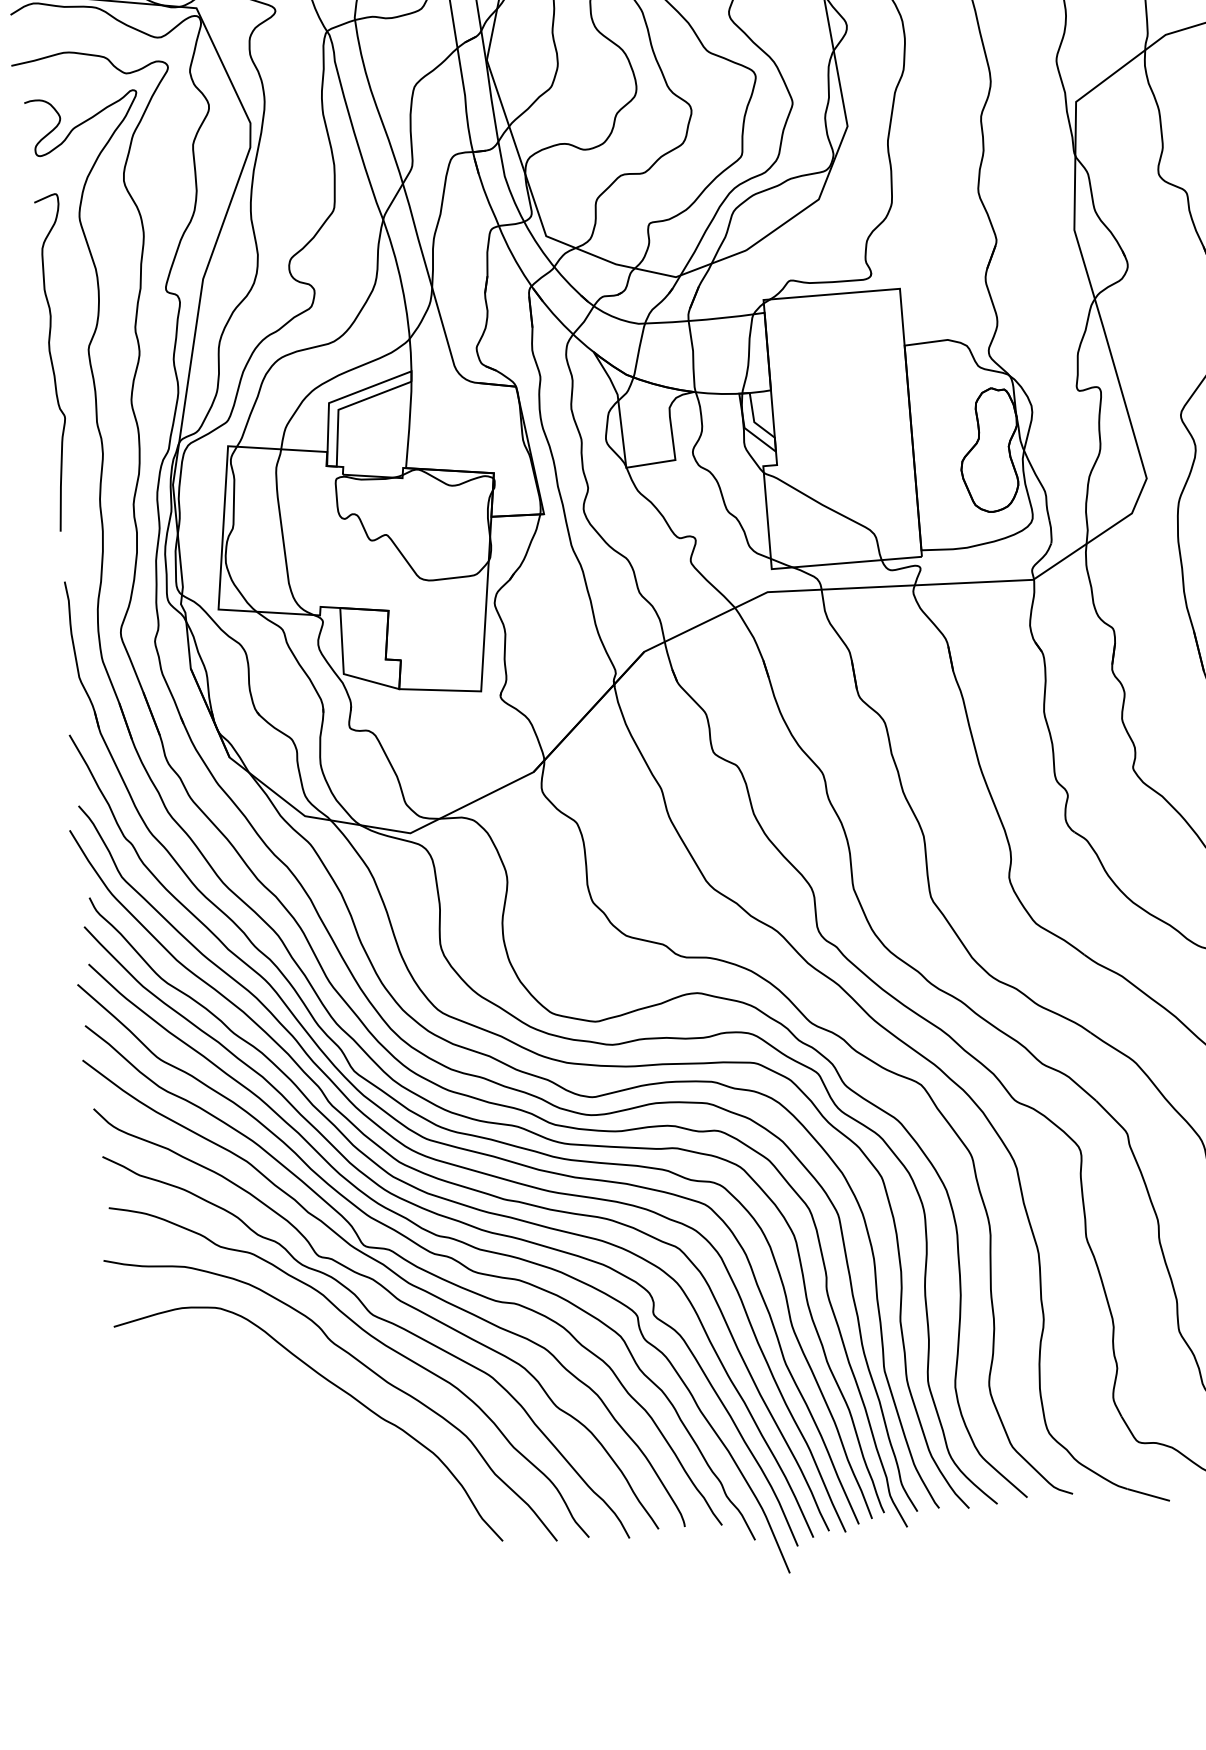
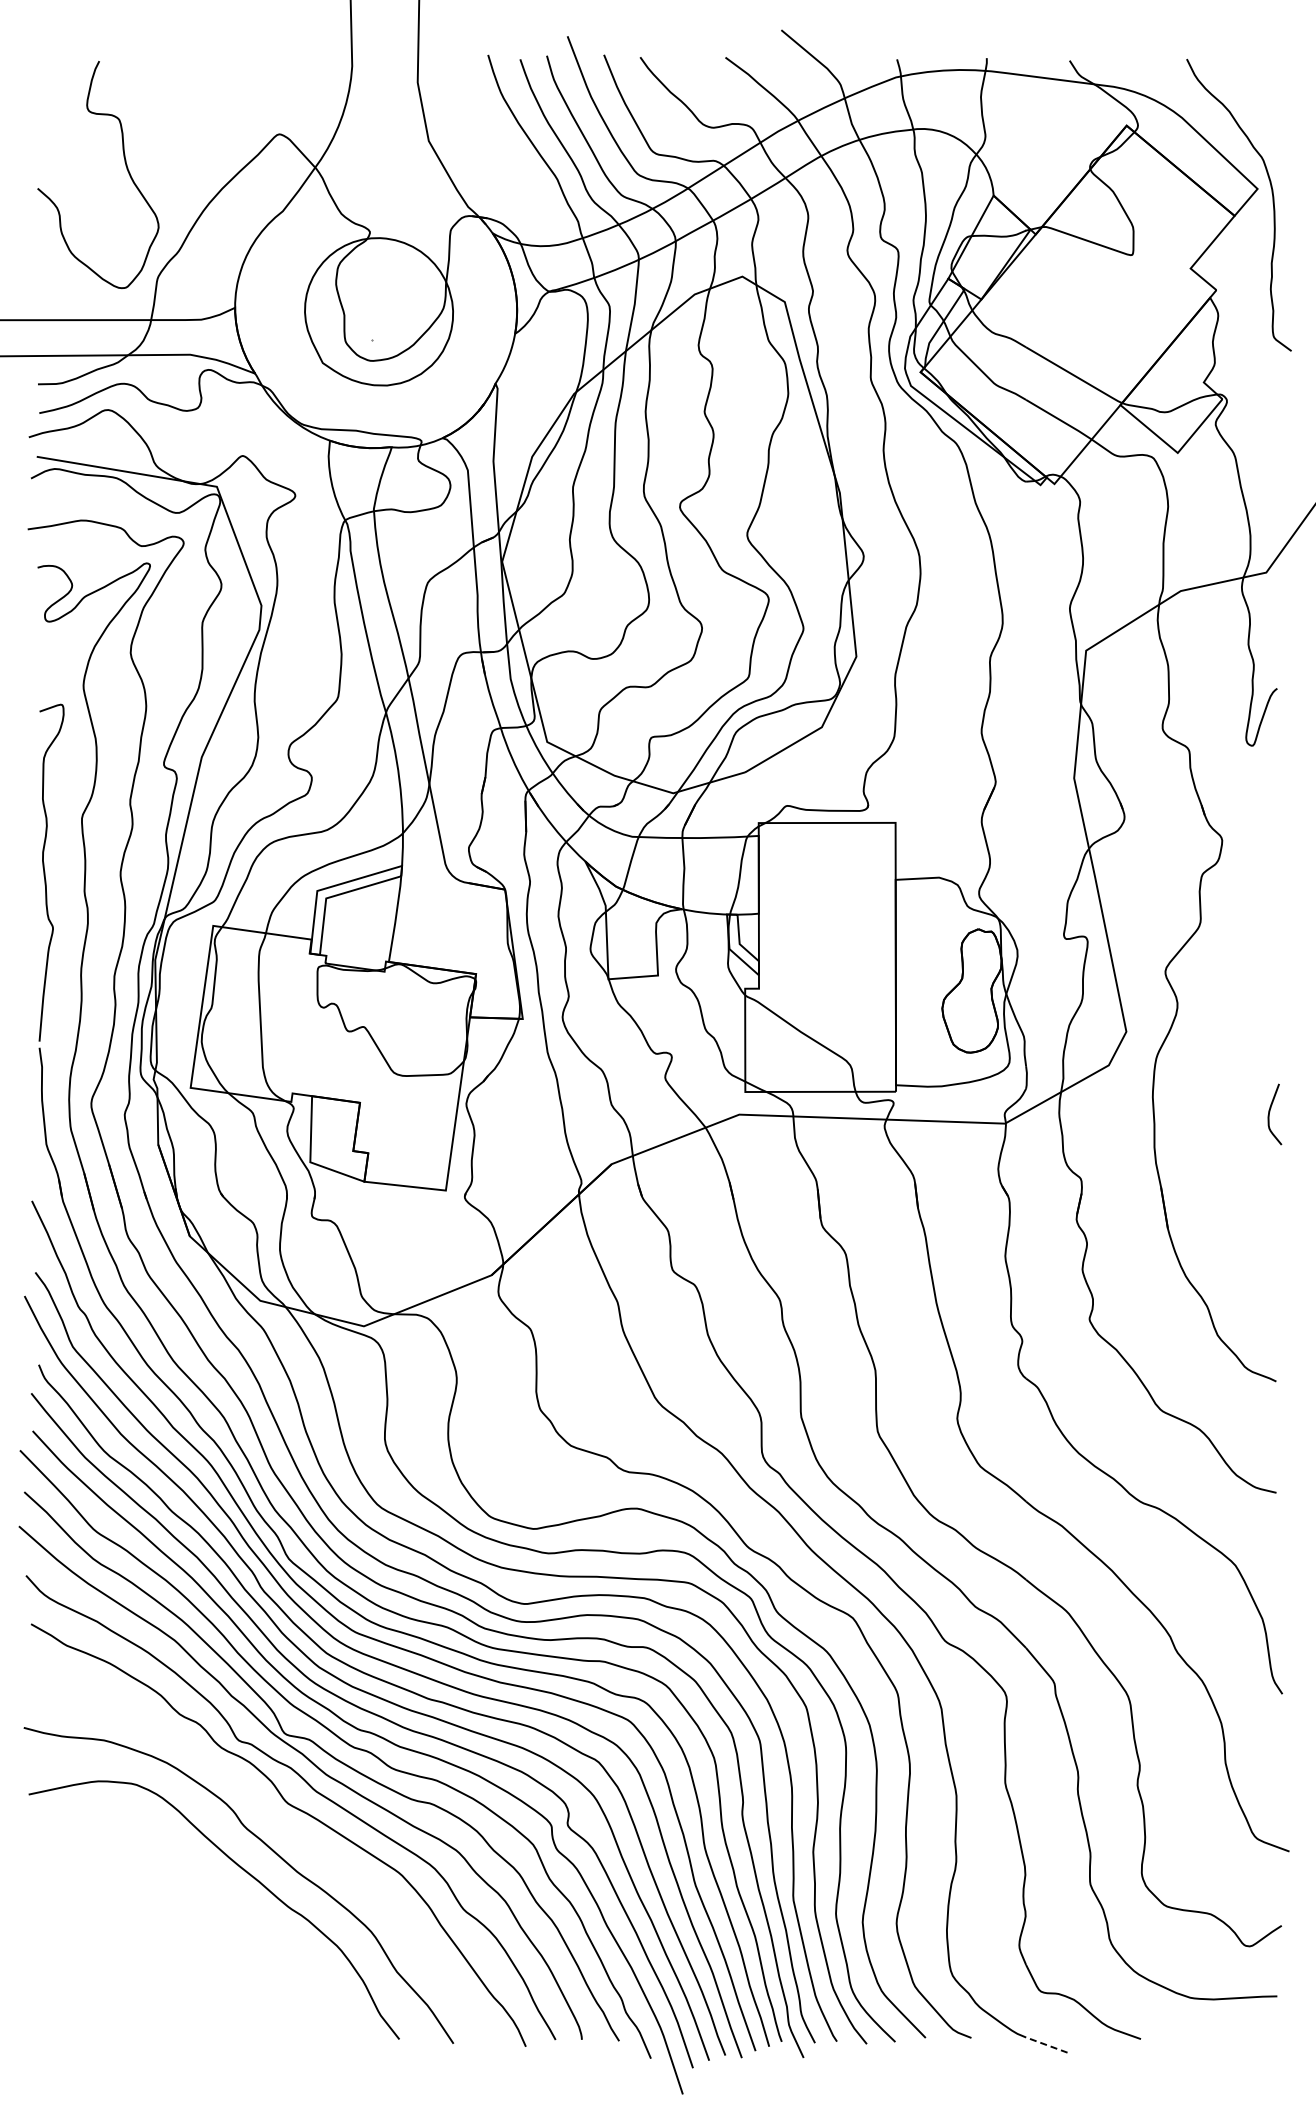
curve: (53, 362) -> (45, 872), moved
curve: (371, 1337) -> (284, 1825), removed
line: (1148, 1494) -> (1046, 2044), solid -> dashed

